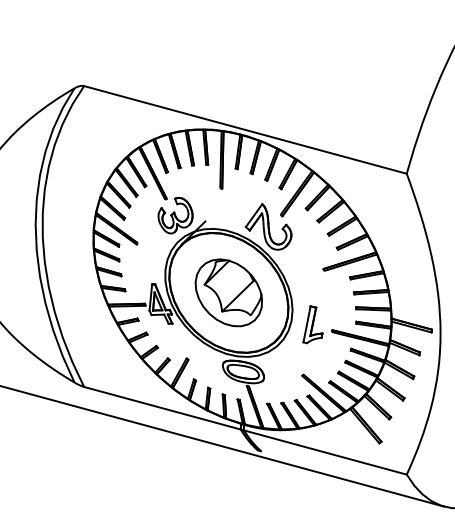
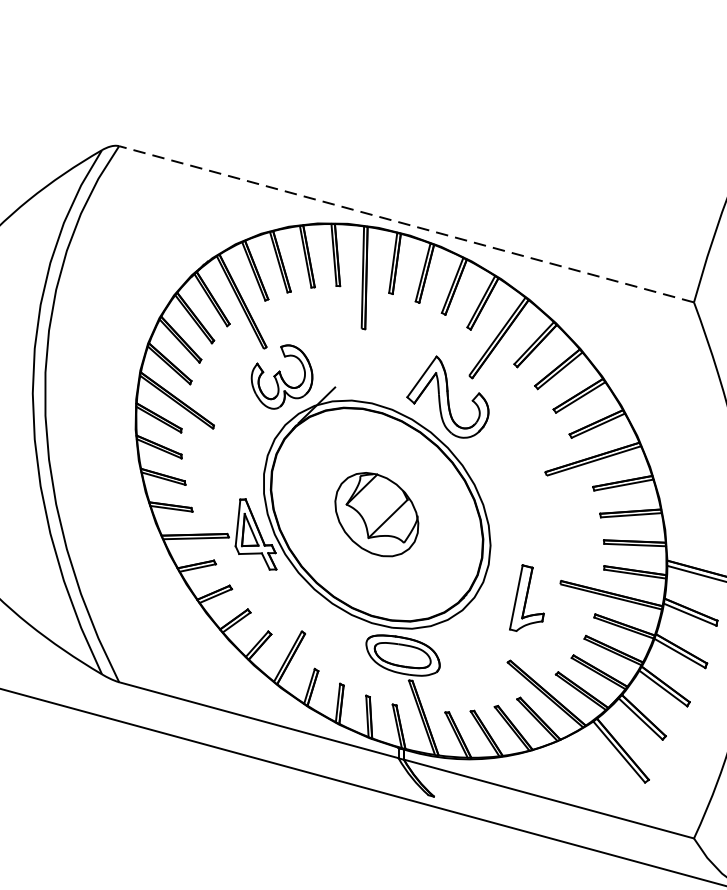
line: (244, 129) -> (404, 223), solid -> dashed
part: (228, 292) -> (376, 513), size x0.7
part: (312, 324) -> (526, 597), moved

